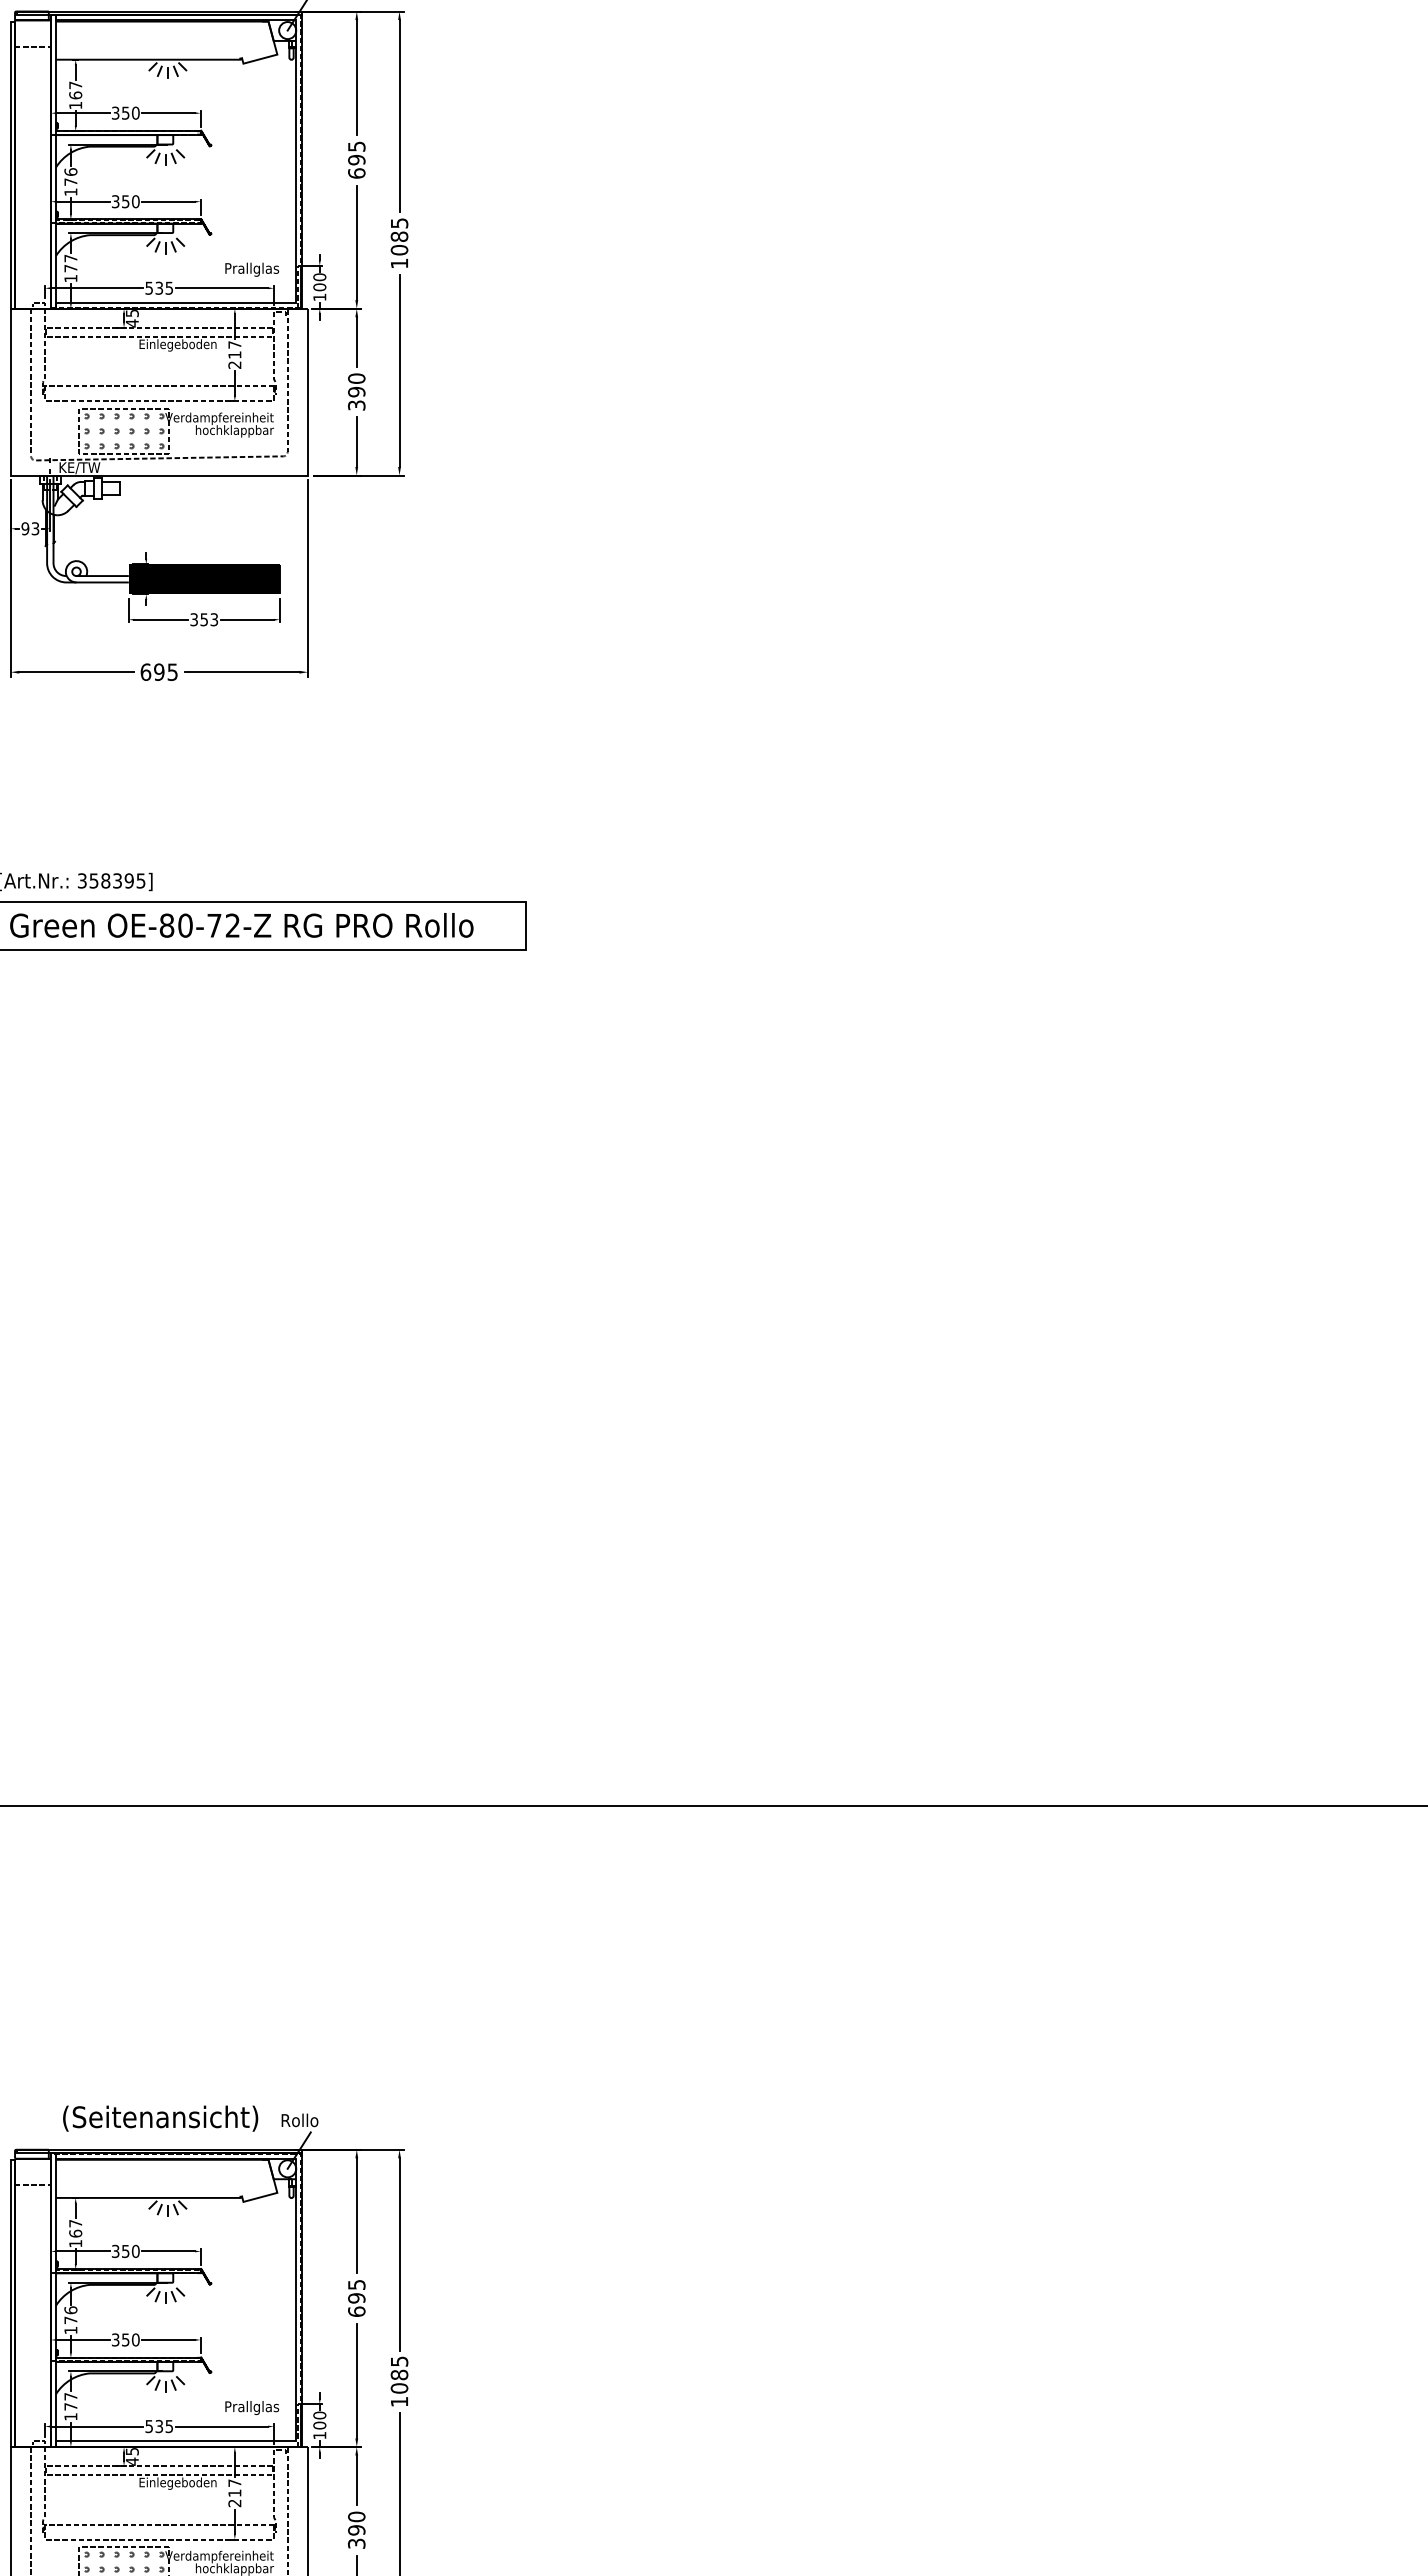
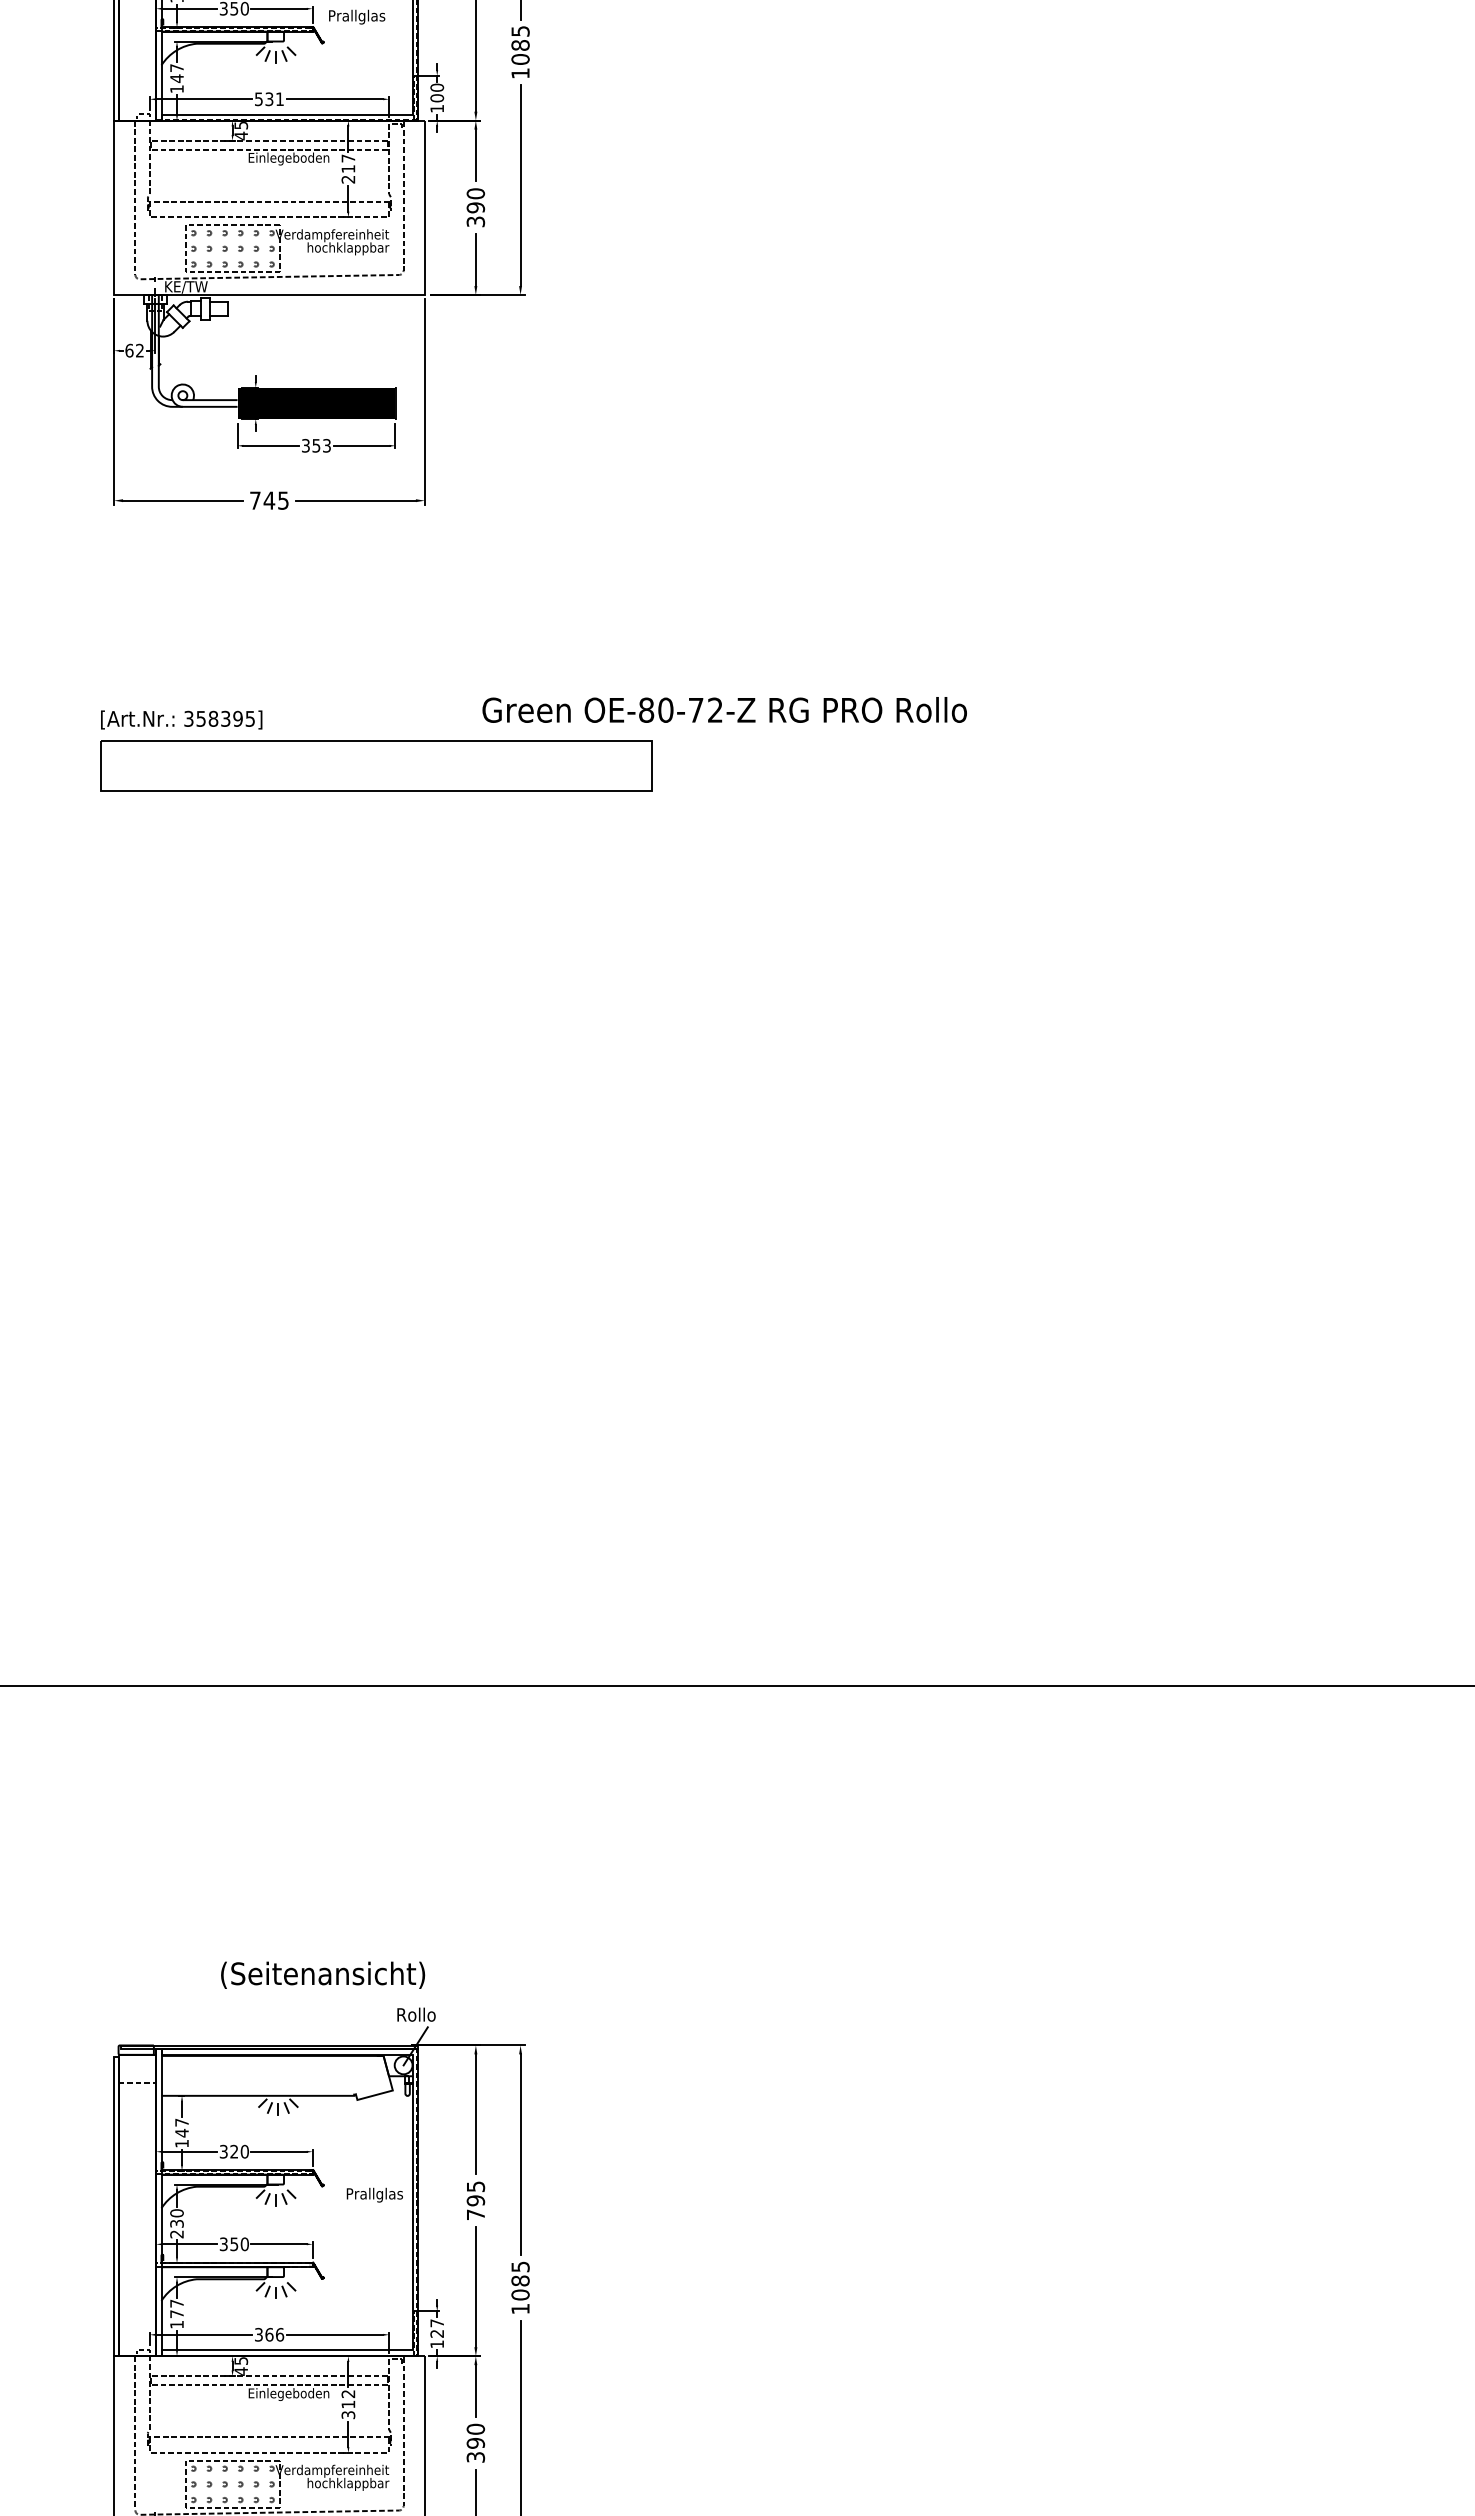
text: (70, 268) -> (176, 78), 177 -> 147
text: (252, 269) -> (357, 16), moved
text: (168, 287) -> (279, 98), 535 -> 531
text: (30, 528) -> (134, 350), 93 -> 62
text: (152, 671) -> (262, 499), 695 -> 745
text: (241, 925) -> (724, 710), moved
text: (160, 2118) -> (322, 1975), moved
text: (75, 2233) -> (181, 2132), 167 -> 147
text: (125, 2250) -> (234, 2150), 350 -> 320
text: (356, 2311) -> (475, 2214), 695 -> 795
text: (70, 2320) -> (176, 2223), 176 -> 230
text: (252, 2407) -> (375, 2194), moved
text: (319, 2420) -> (436, 2328), 100 -> 127
text: (159, 2426) -> (269, 2334), 535 -> 366
text: (234, 2493) -> (348, 2404), 217 -> 312

